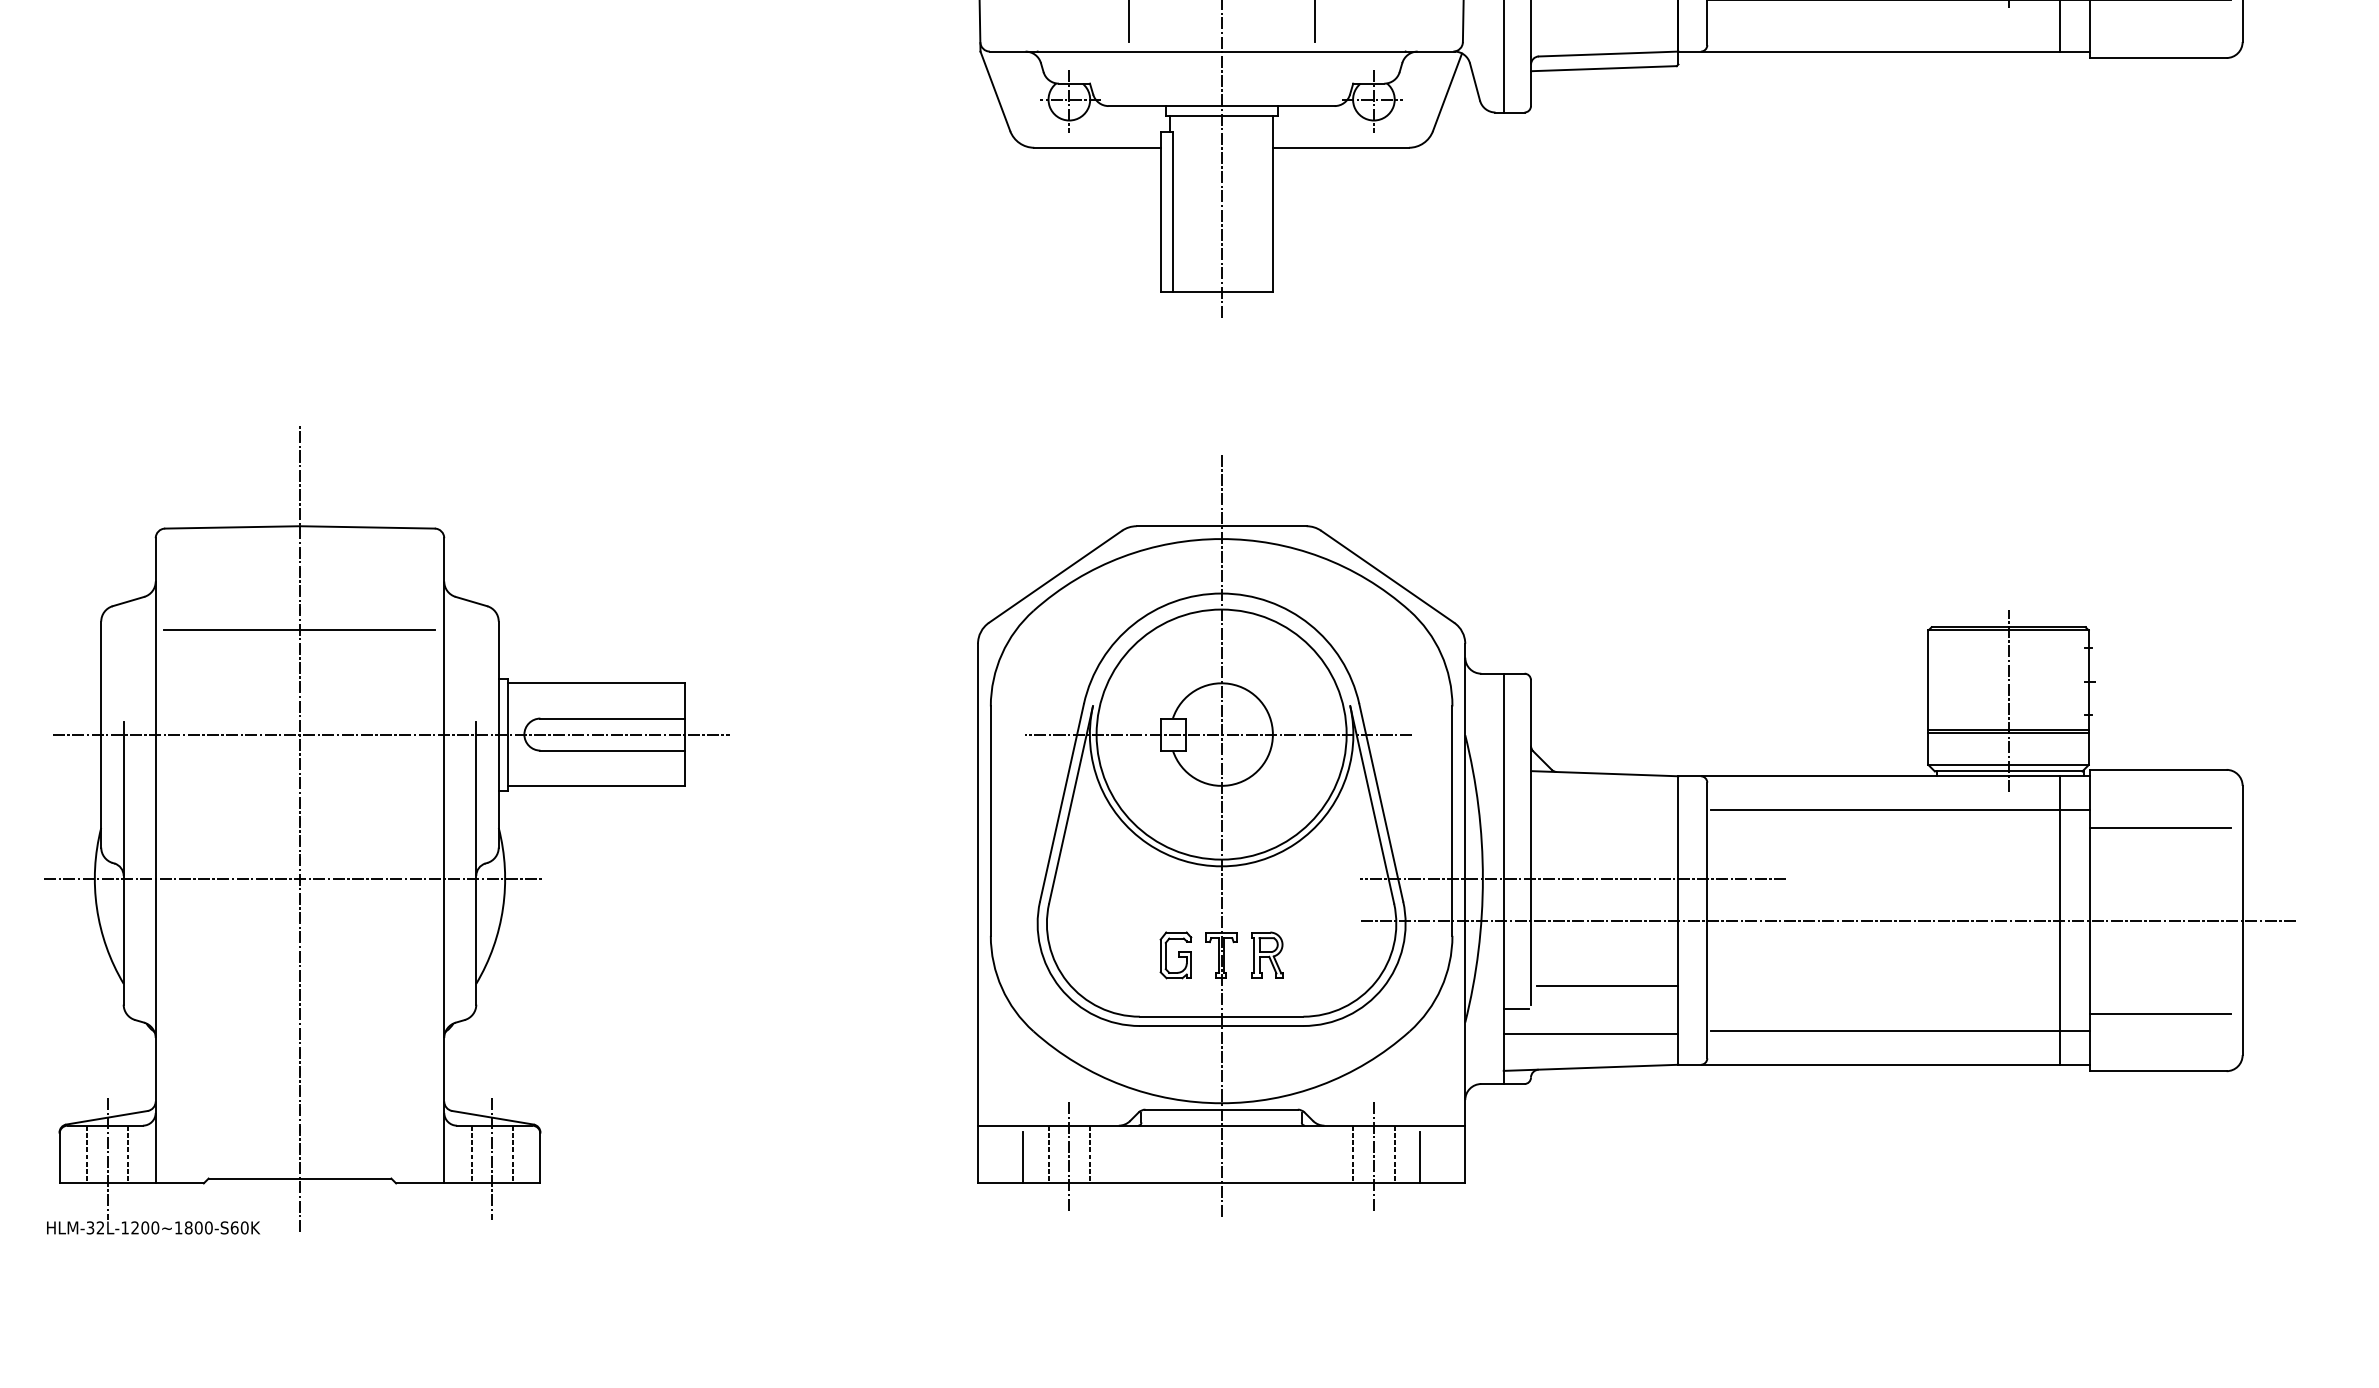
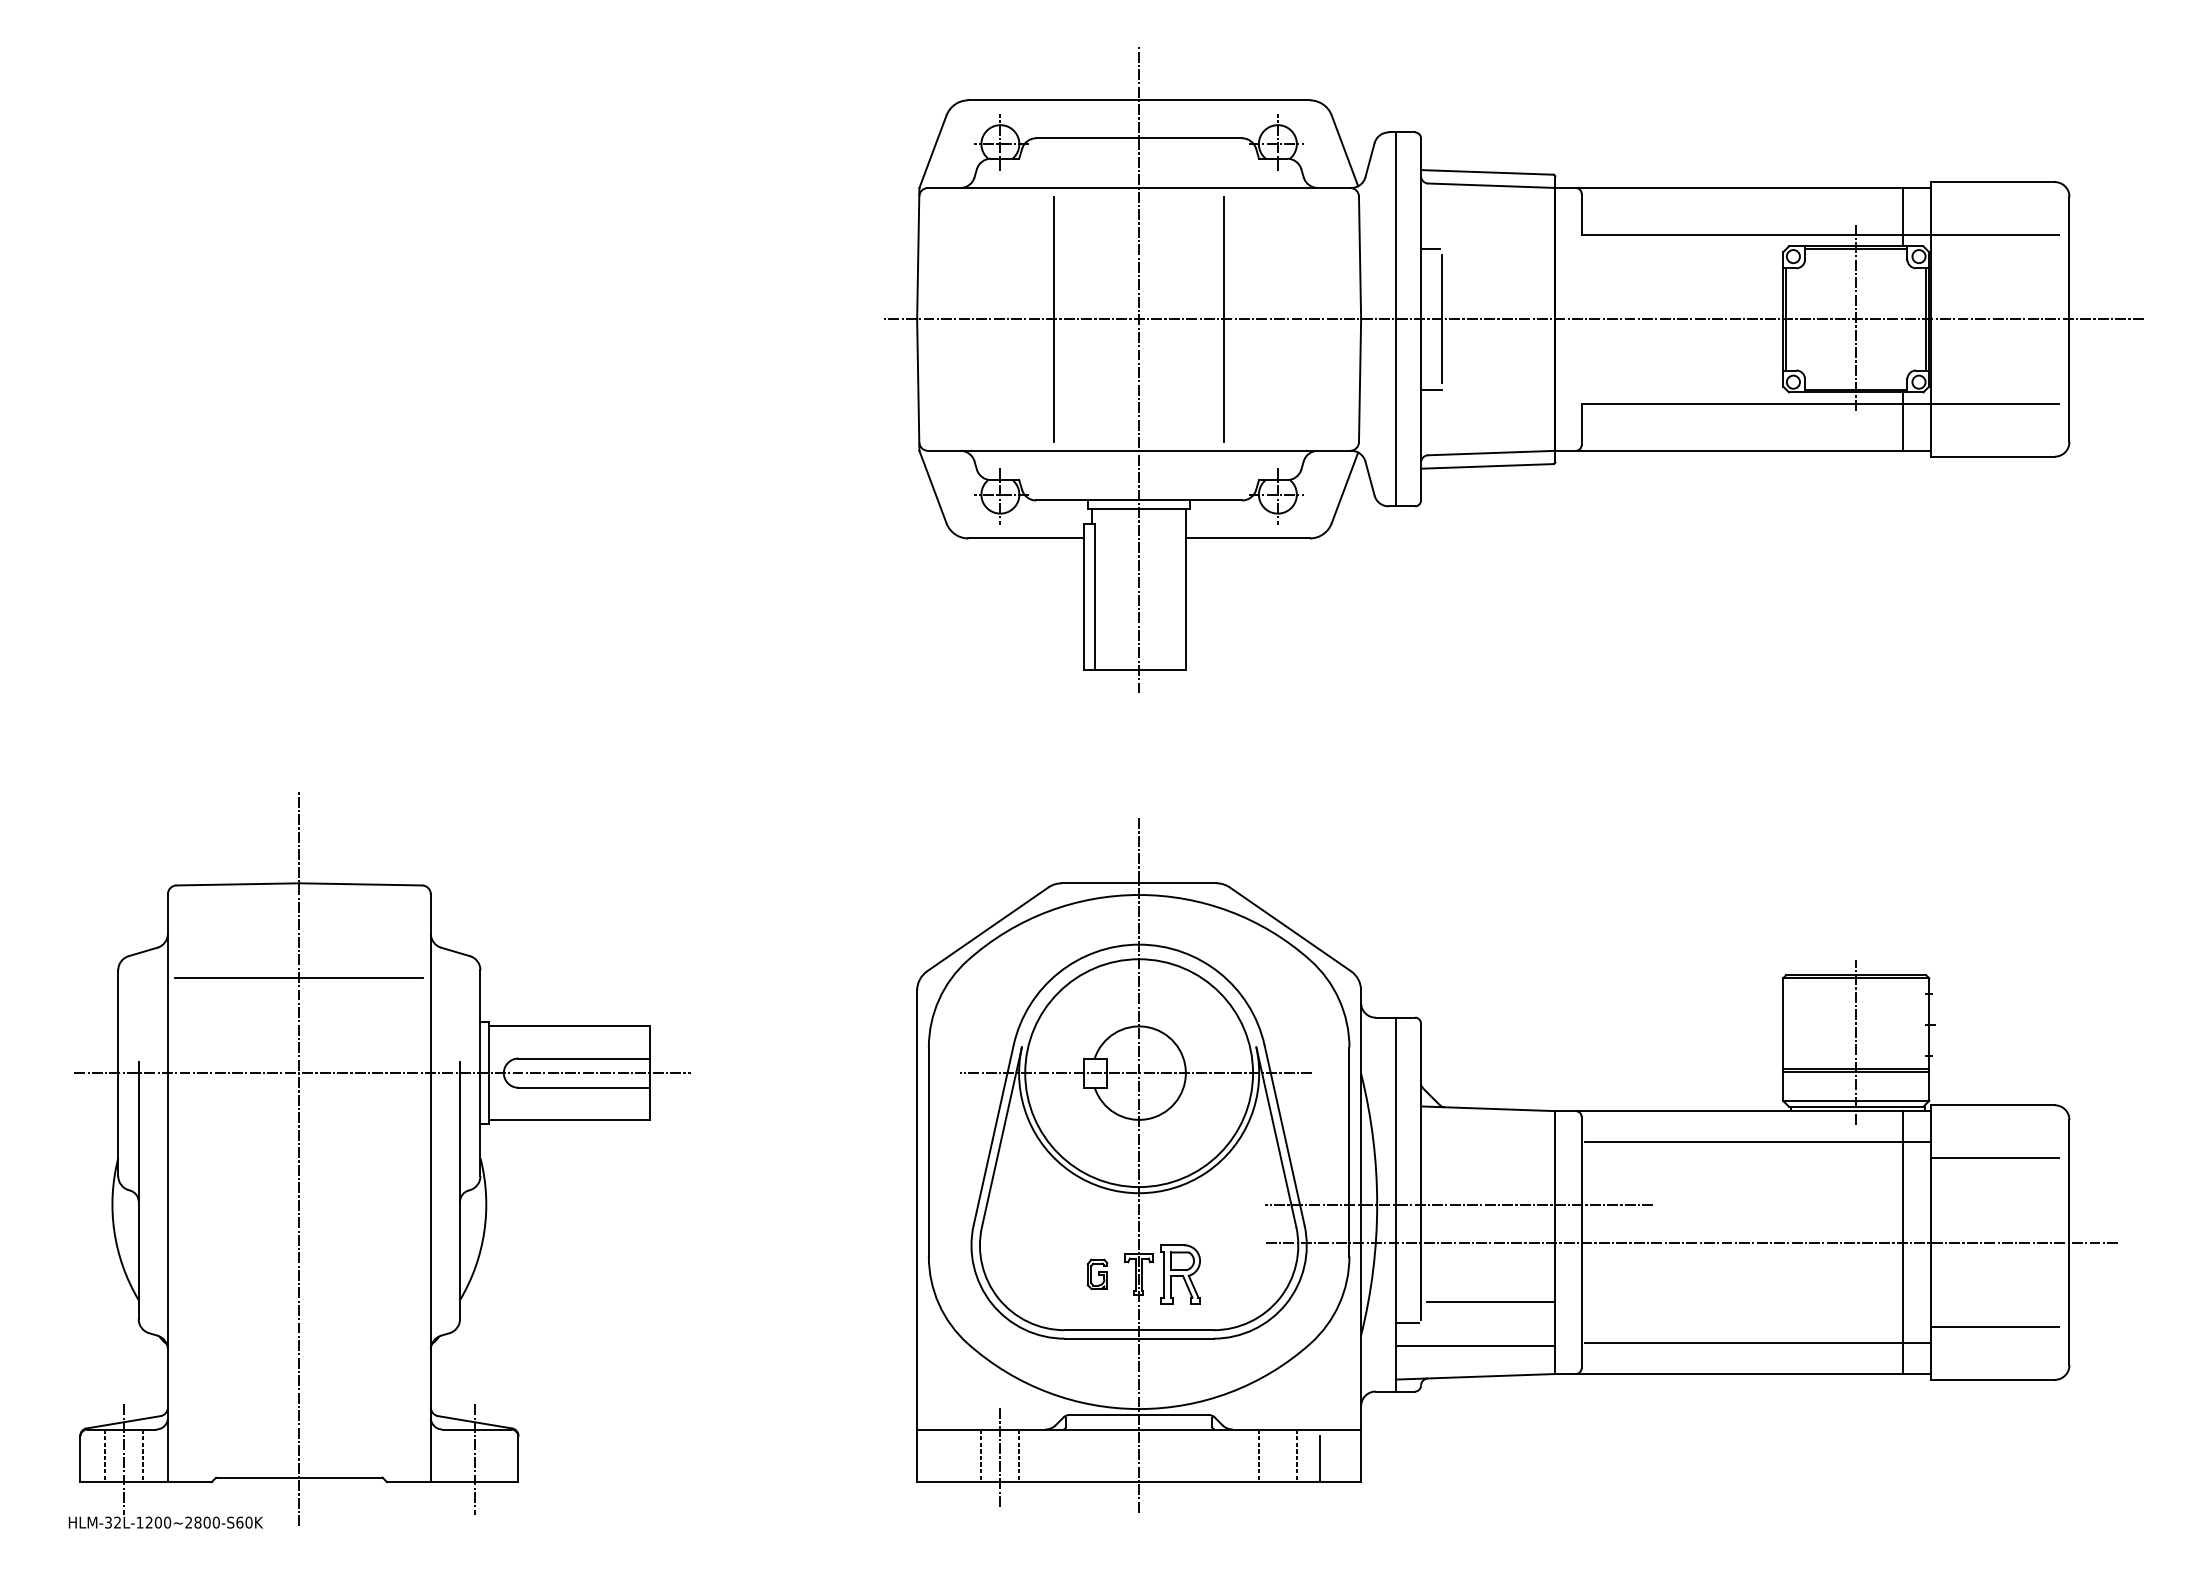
line: (293, 878) -> (293, 1204), removed
part: (1267, 954) -> (1180, 1273), size x1.4
part: (1175, 955) -> (1097, 1274), size x0.7
line: (471, 1154) -> (455, 1455), removed
line: (513, 1154) -> (493, 1455), removed
line: (1023, 1157) -> (958, 1458), removed
line: (1373, 1157) -> (1277, 1458), removed
text: (178, 1227) -> (188, 1522), HLM-32L-1200~1800-S60K -> HLM-32L-1200~2800-S60K

